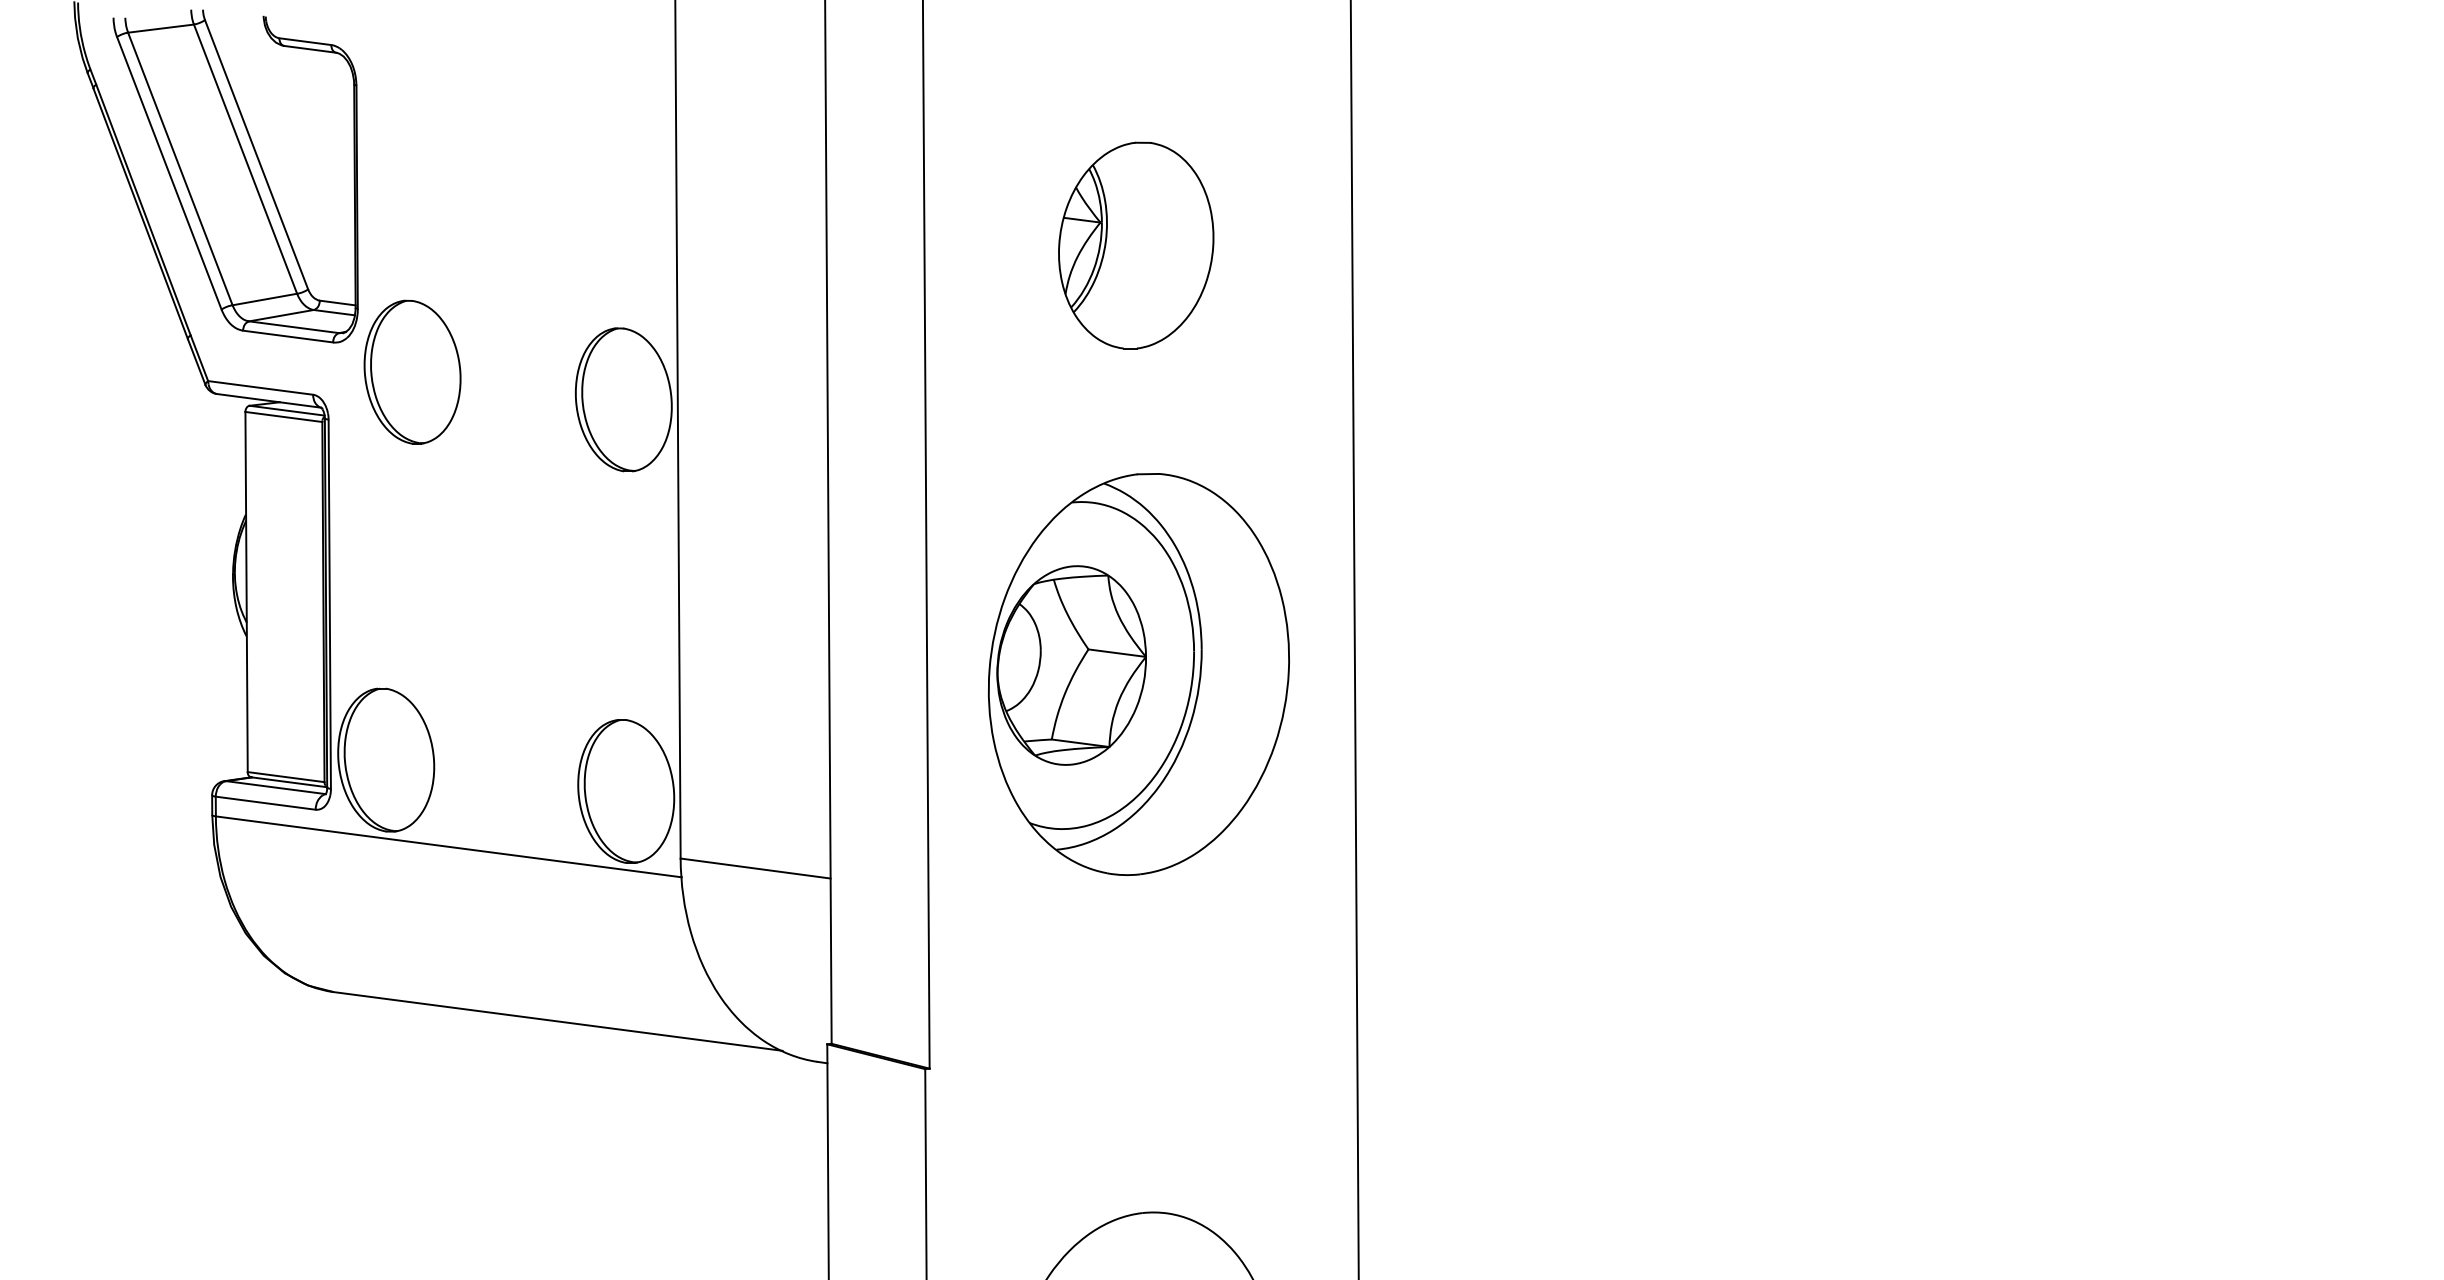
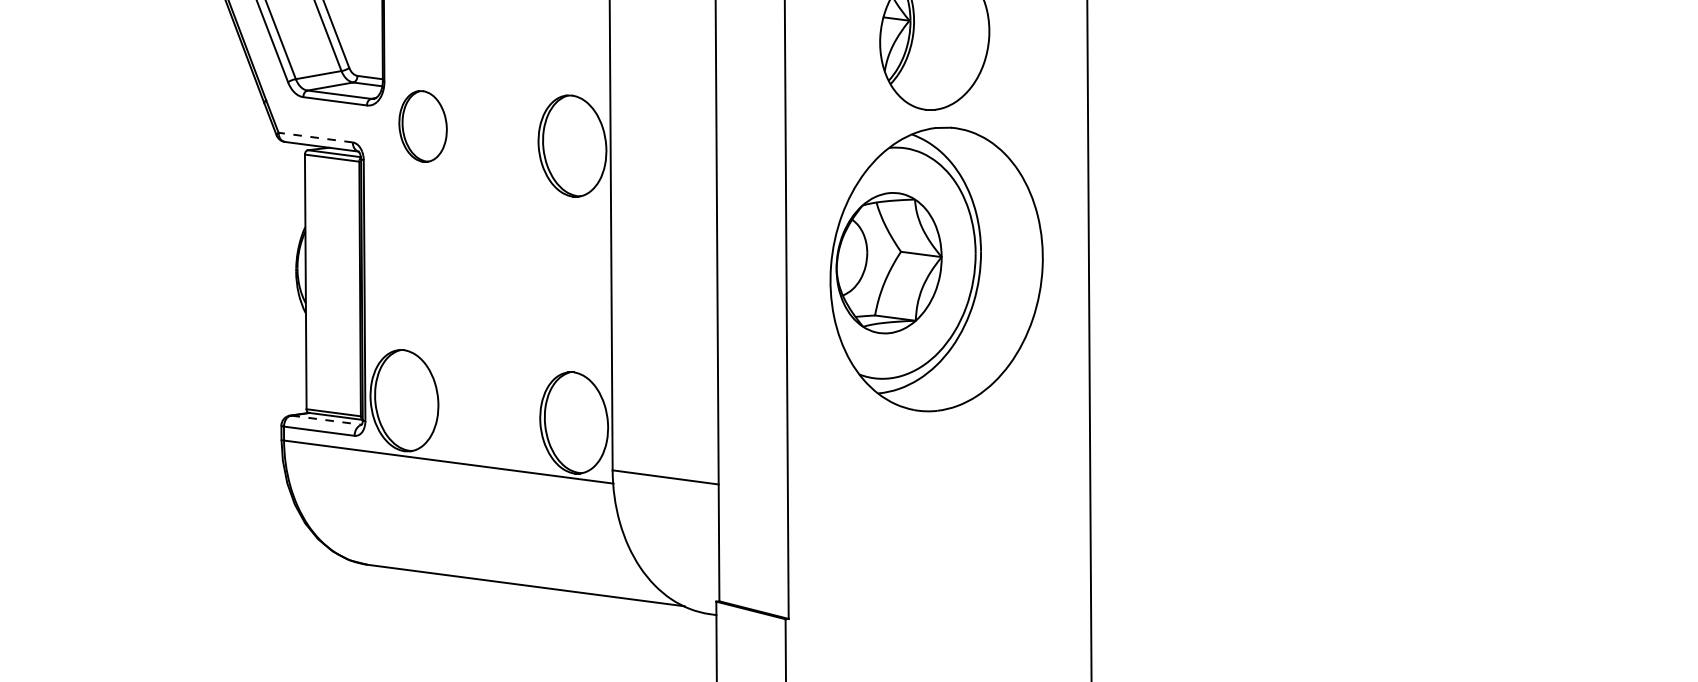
part: (412, 371) -> (423, 126), size x0.7
line: (260, 387) -> (315, 137), solid -> dashed
part: (1138, 674) -> (936, 269), moved
line: (276, 787) -> (326, 420), solid -> dashed

